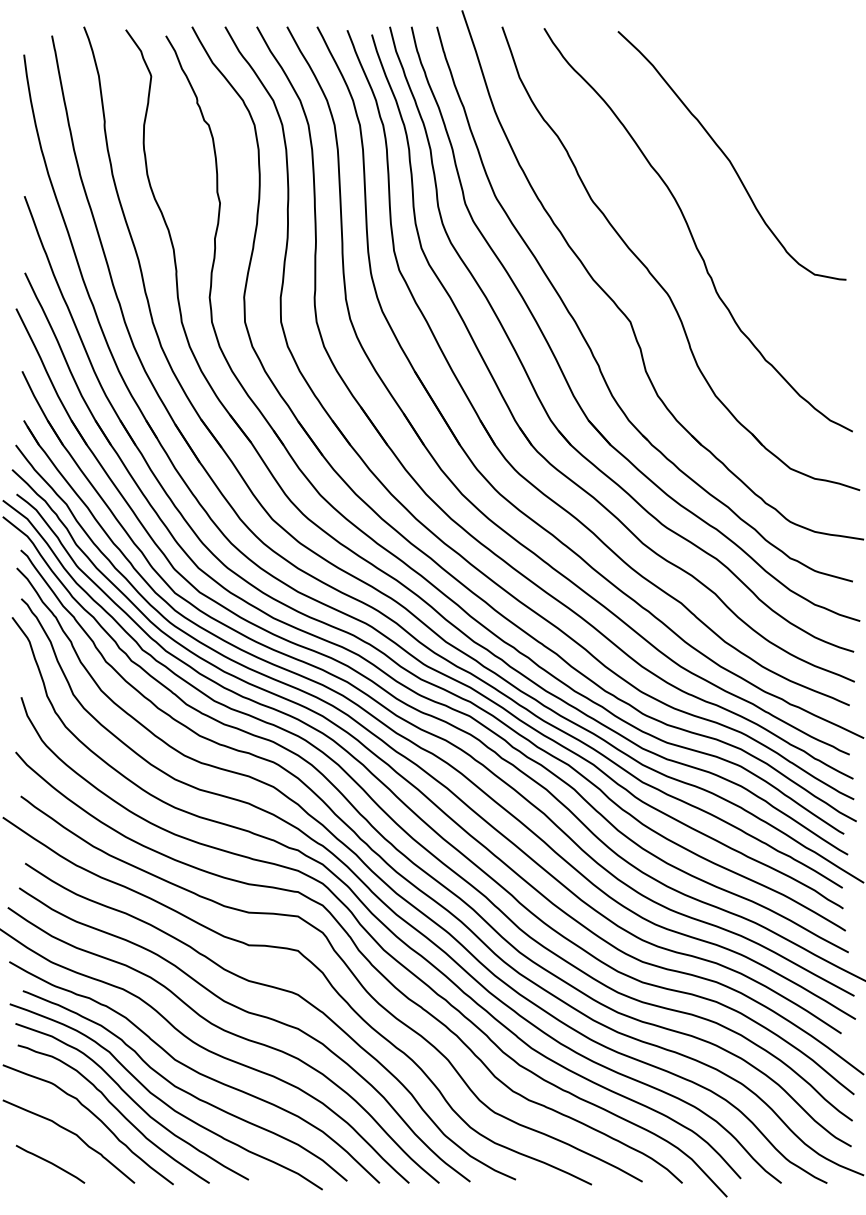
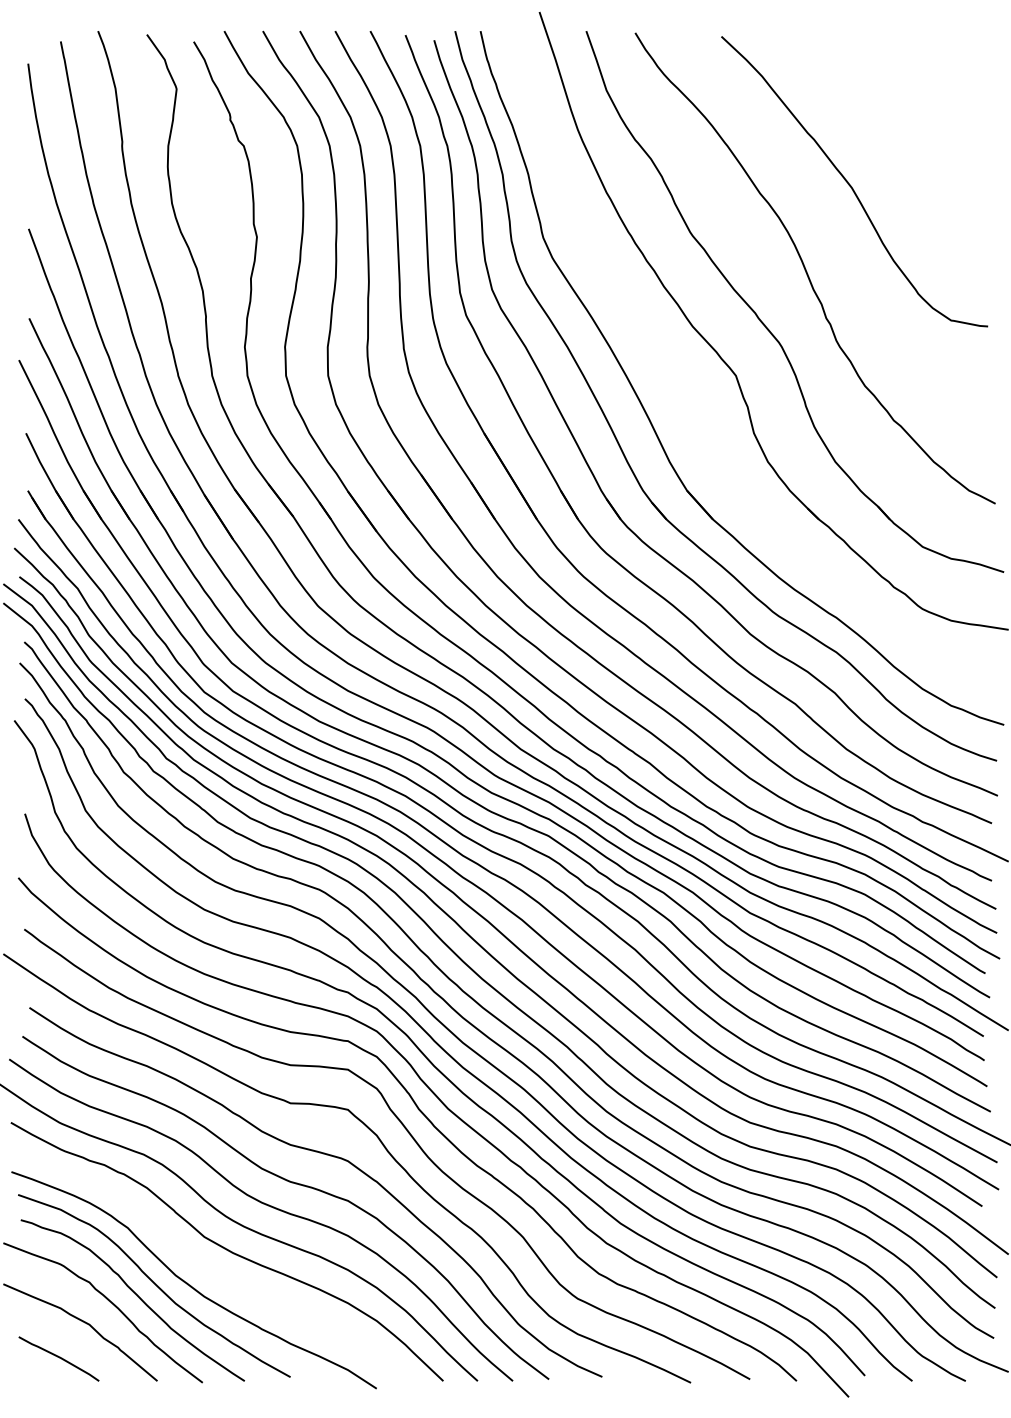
part: (583, 334) -> (681, 390), removed
curve: (183, 1089) -> (214, 1271), removed

